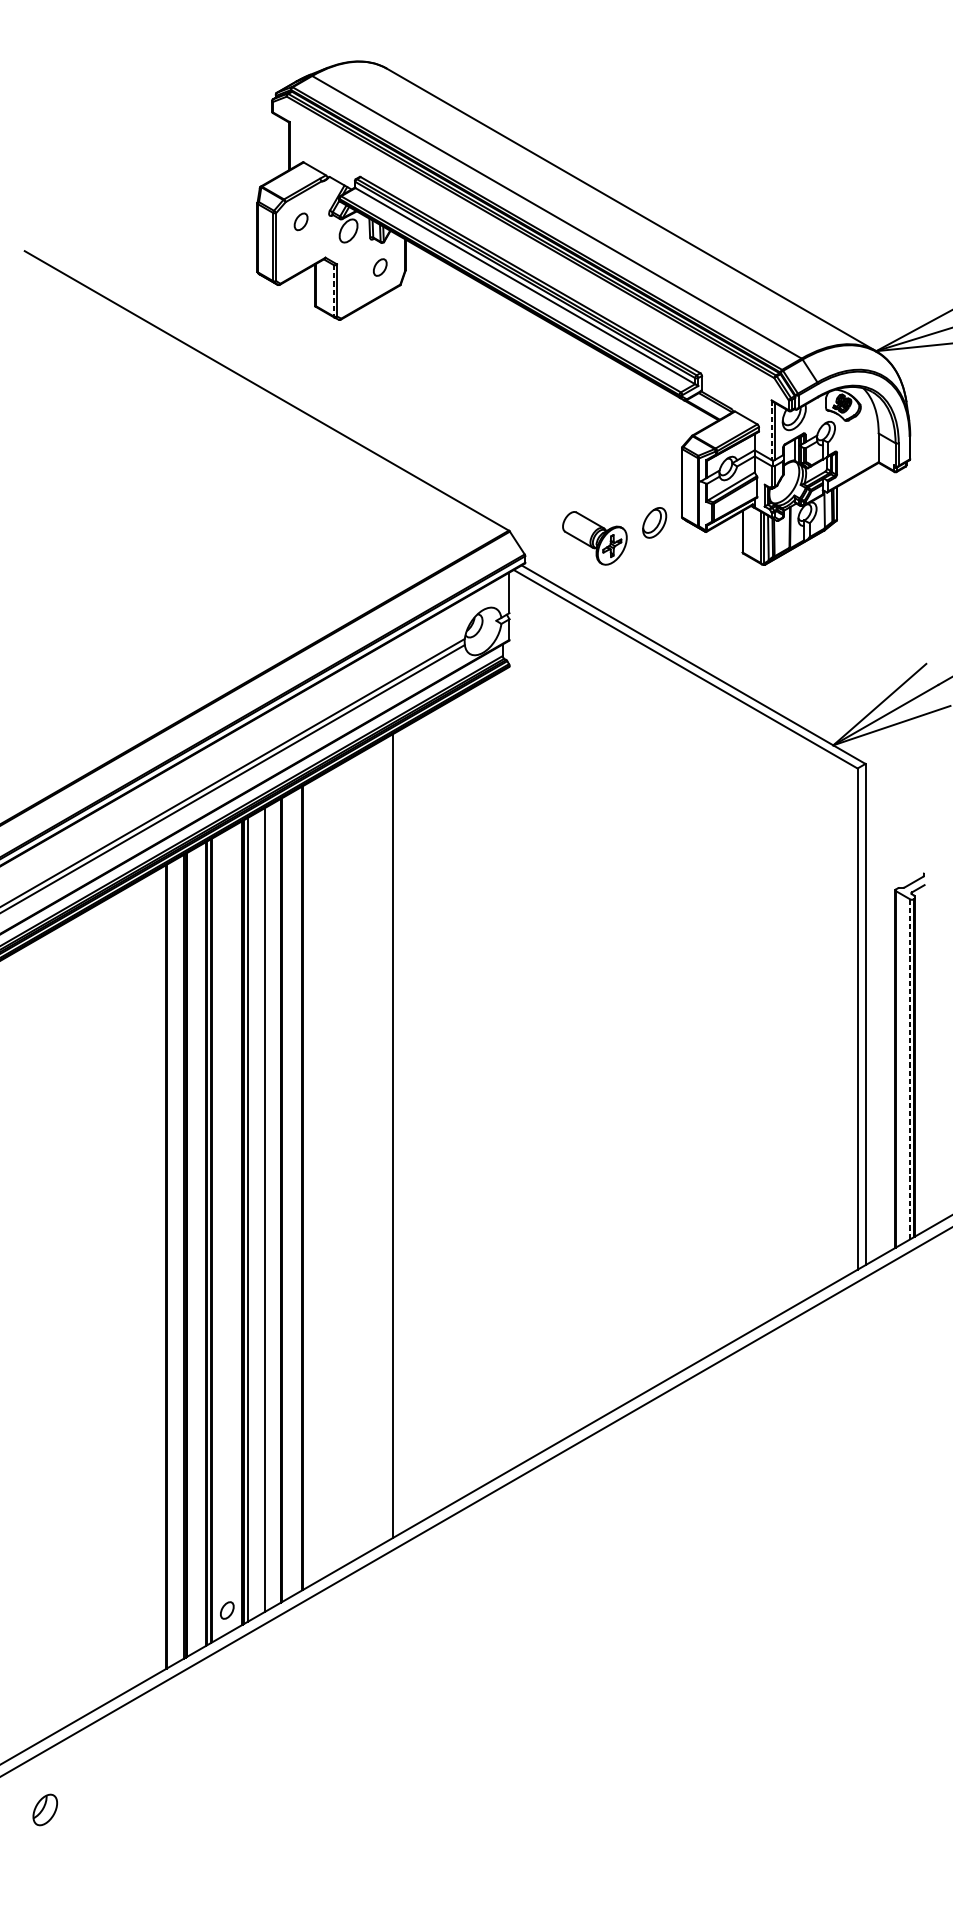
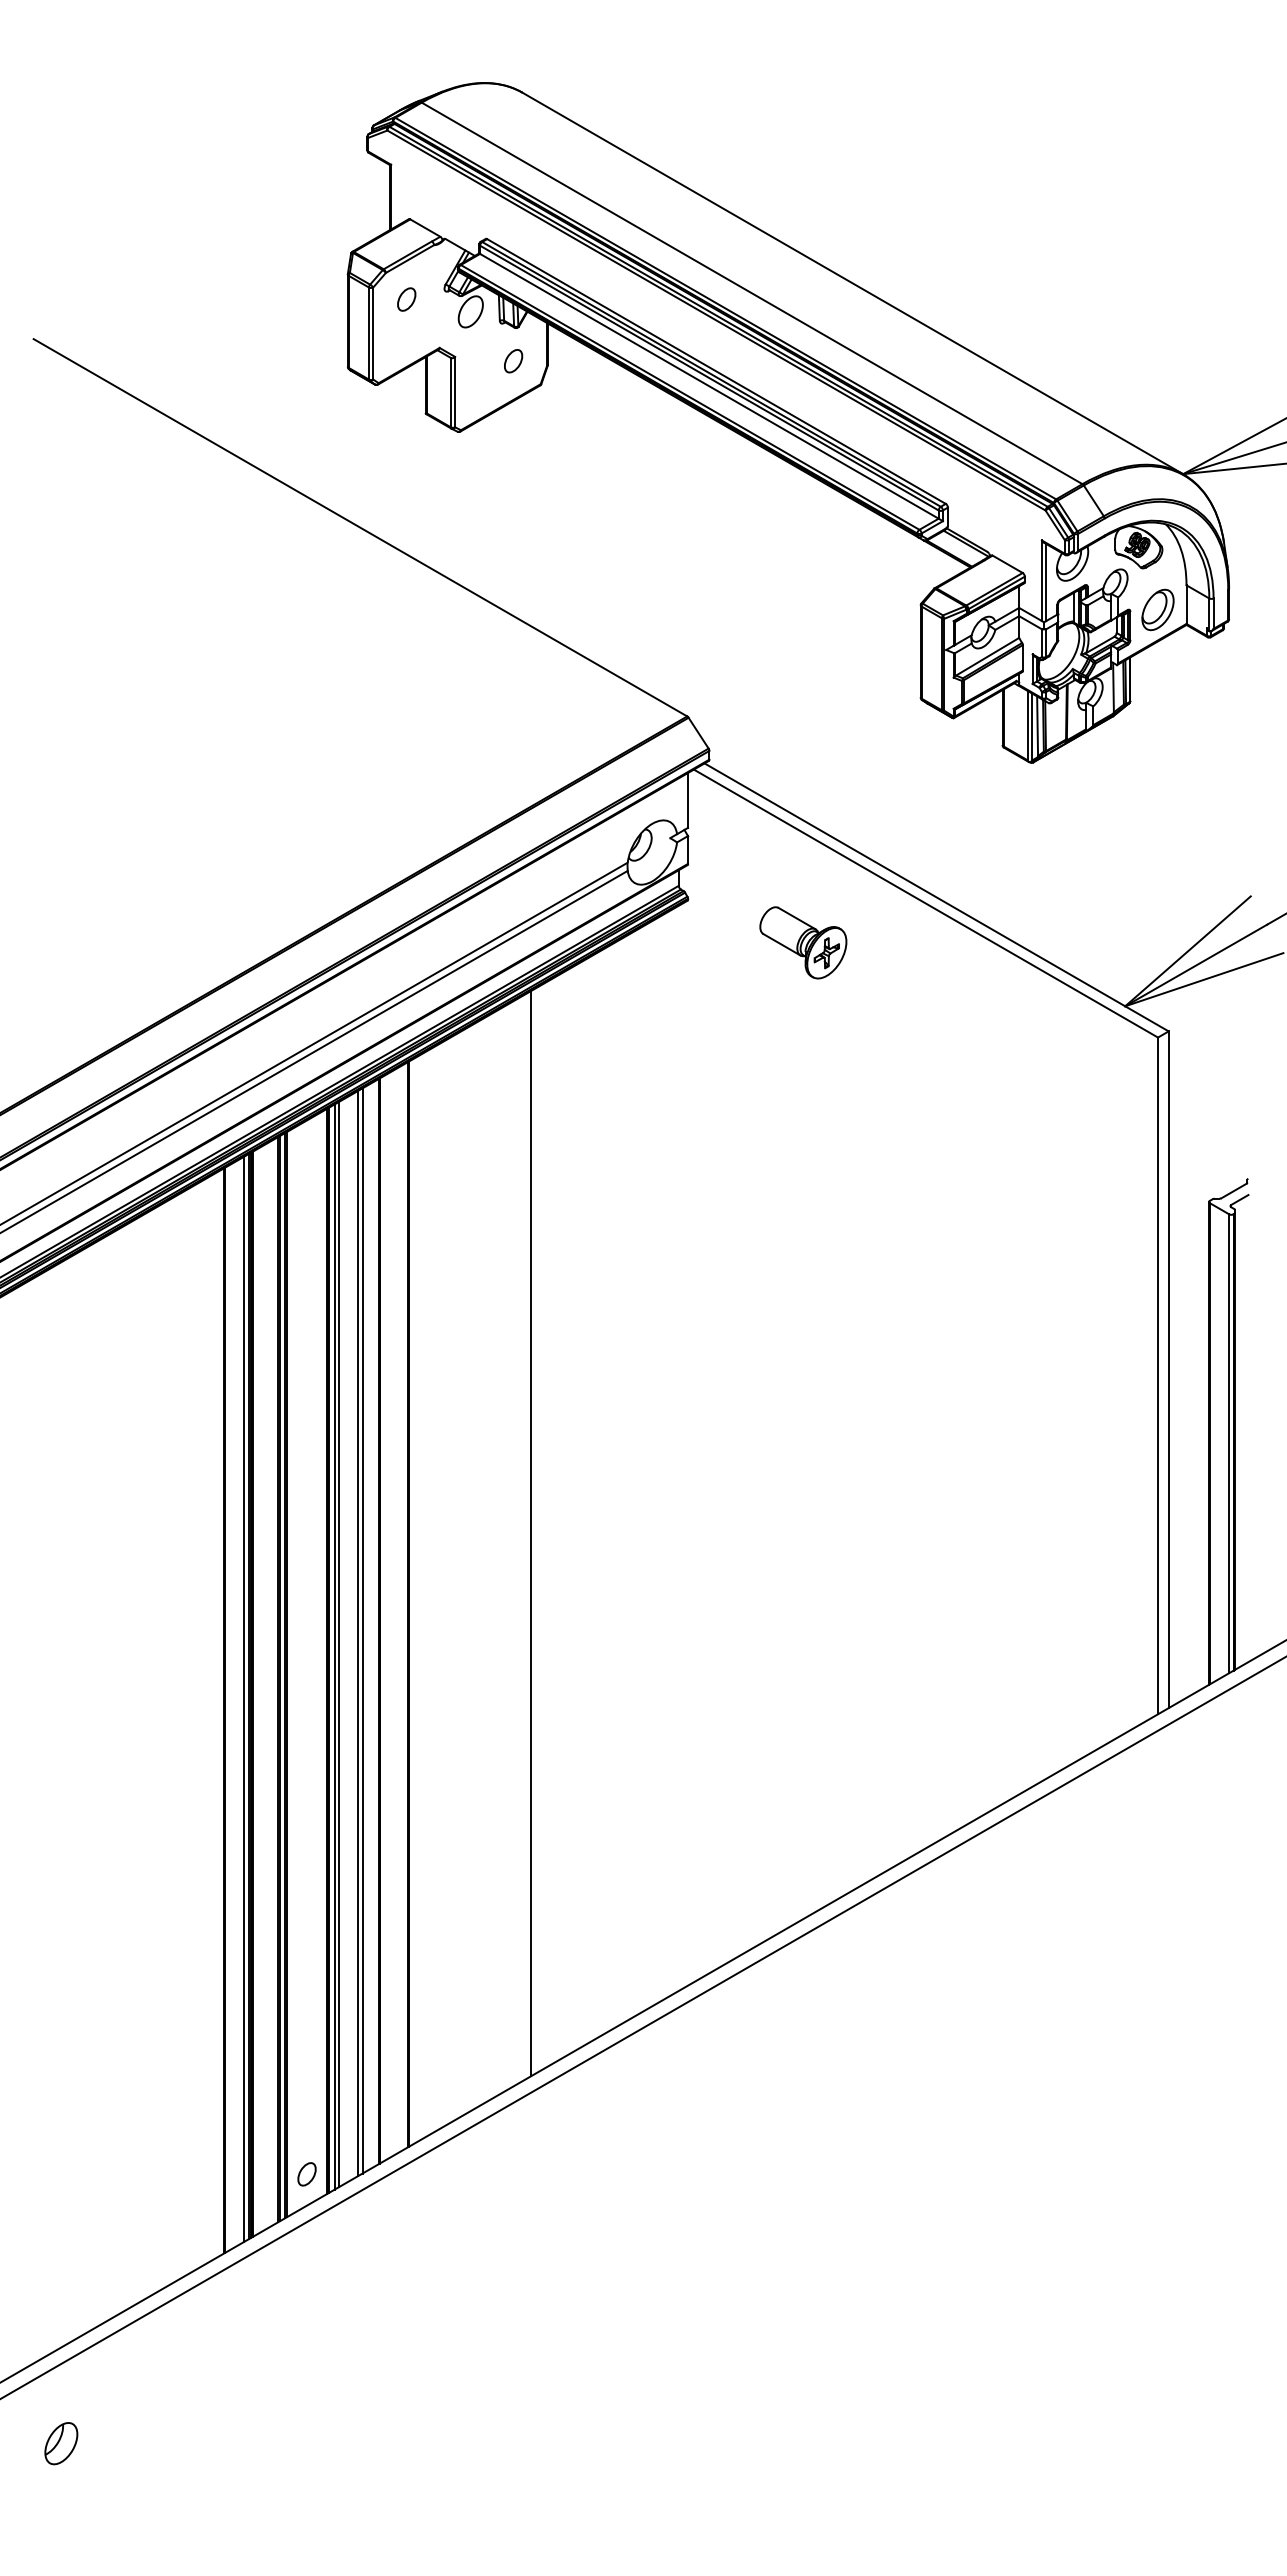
line: (333, 290) -> (450, 392), dashed -> solid
line: (771, 430) -> (1041, 581), dashed -> solid
part: (654, 522) -> (1157, 609), moved
part: (595, 538) -> (803, 942), moved
line: (910, 1069) -> (1229, 1444), dashed -> solid
line: (268, 1207) -> (362, 1630), added
line: (251, 1218) -> (339, 1644), added
line: (180, 1258) -> (244, 1698), added

